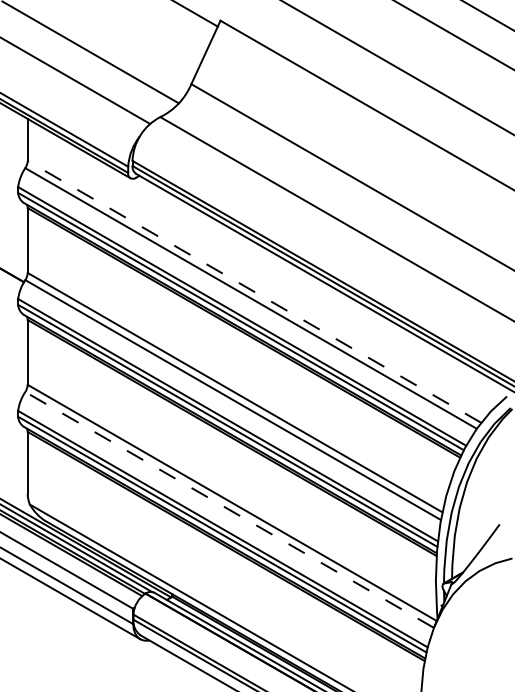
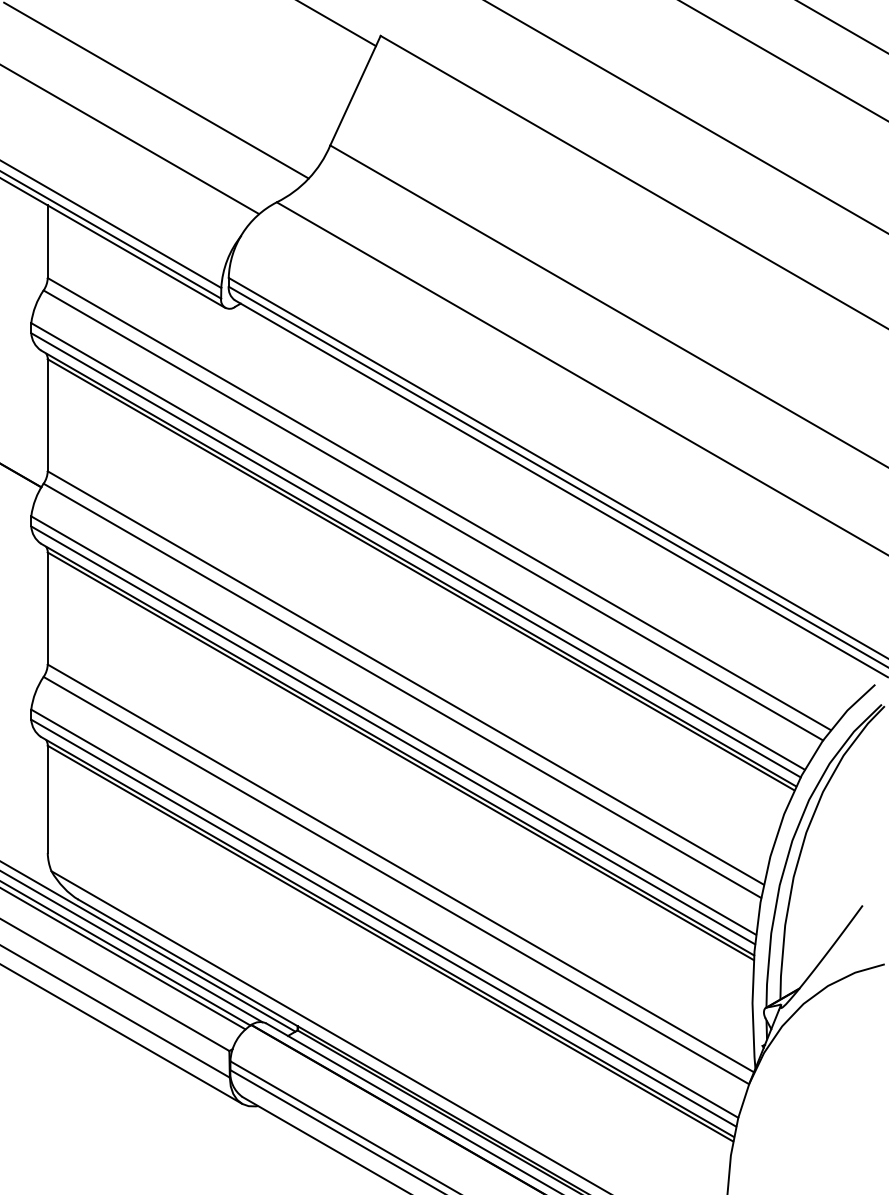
line: (254, 291) -> (439, 503), dashed -> solid
line: (229, 509) -> (396, 879), dashed -> solid

